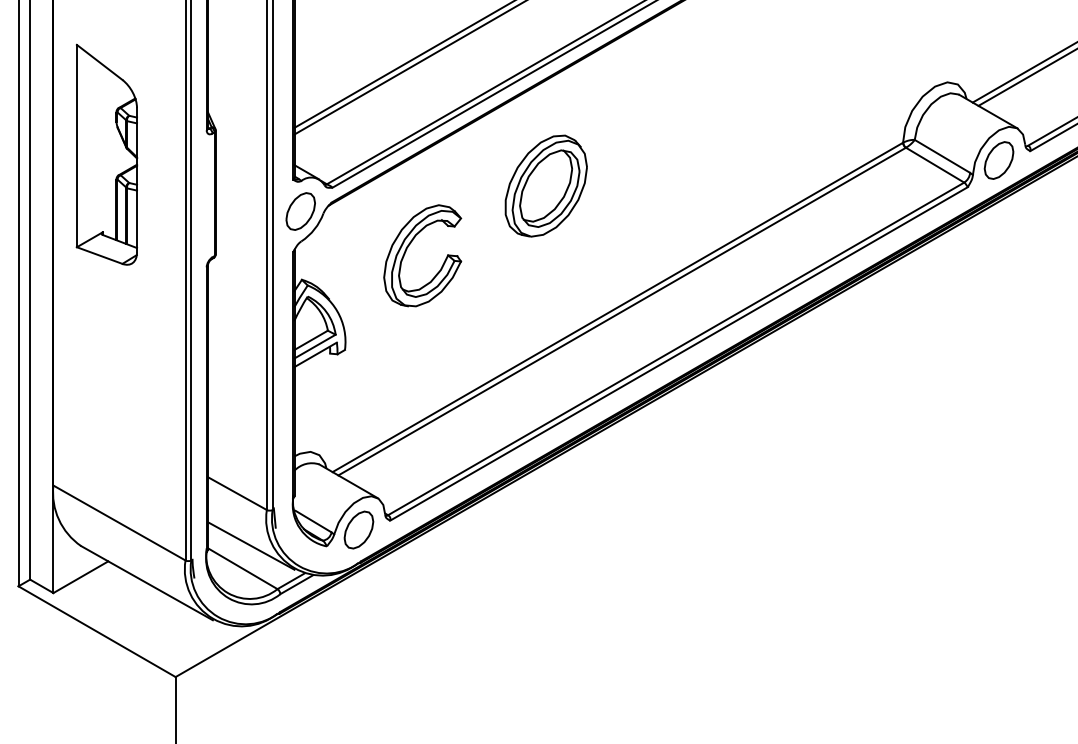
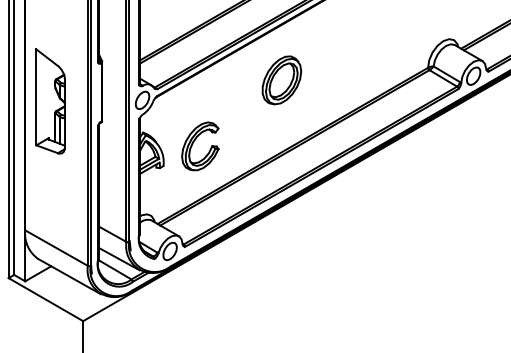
part: (106, 154) -> (50, 101), moved
part: (545, 186) -> (281, 80), moved
part: (410, 247) -> (194, 142), moved

